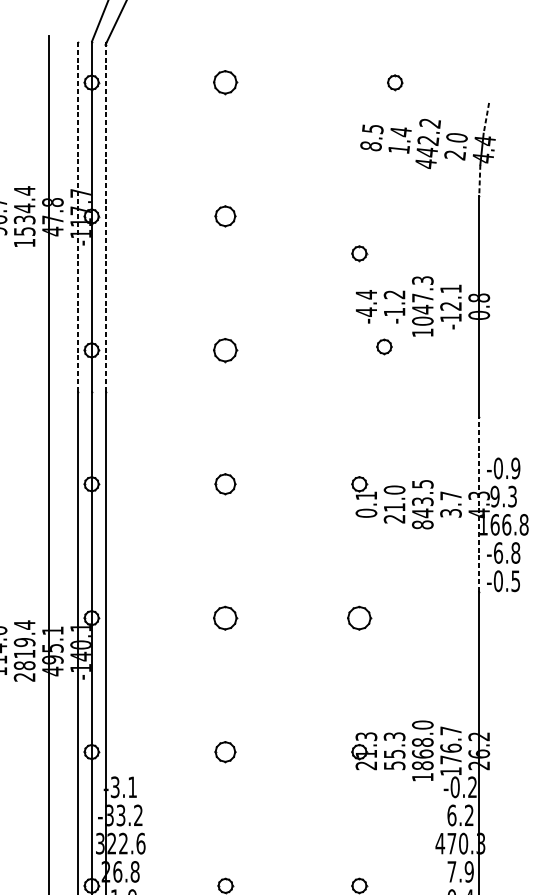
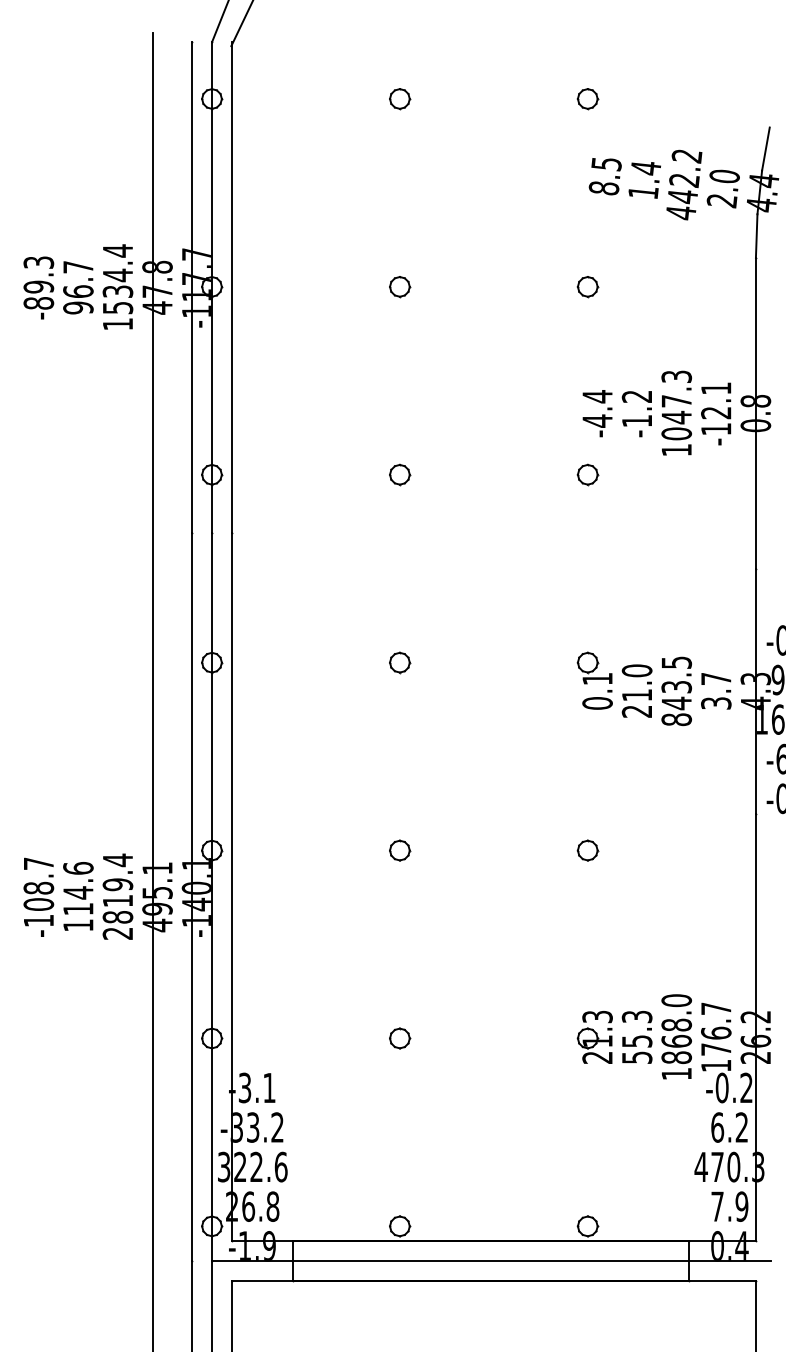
part: (226, 82) -> (400, 99), size x0.62
part: (394, 82) -> (587, 99), moved
line: (486, 118) -> (765, 149), dashed -> solid
line: (479, 180) -> (756, 236), dashed -> solid
line: (77, 216) -> (192, 287), dashed -> solid
line: (105, 216) -> (231, 287), dashed -> solid
part: (226, 216) -> (400, 287), size x0.71
part: (359, 253) -> (587, 287), moved
part: (384, 346) -> (587, 474), moved
part: (226, 350) -> (400, 474), size x0.62
part: (226, 484) -> (400, 662), size x0.71
line: (478, 504) -> (755, 690), dashed -> solid
part: (226, 618) -> (400, 850), size x0.62
part: (359, 618) -> (587, 850), size x0.62
part: (226, 752) -> (400, 1038), size x0.71

